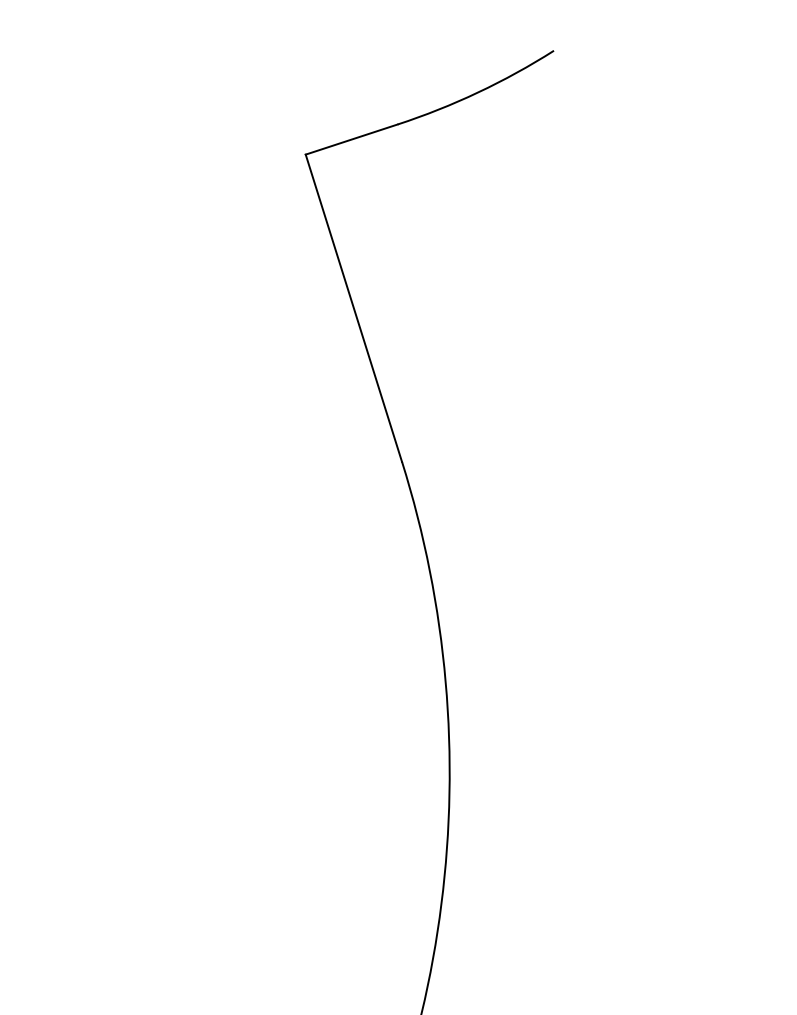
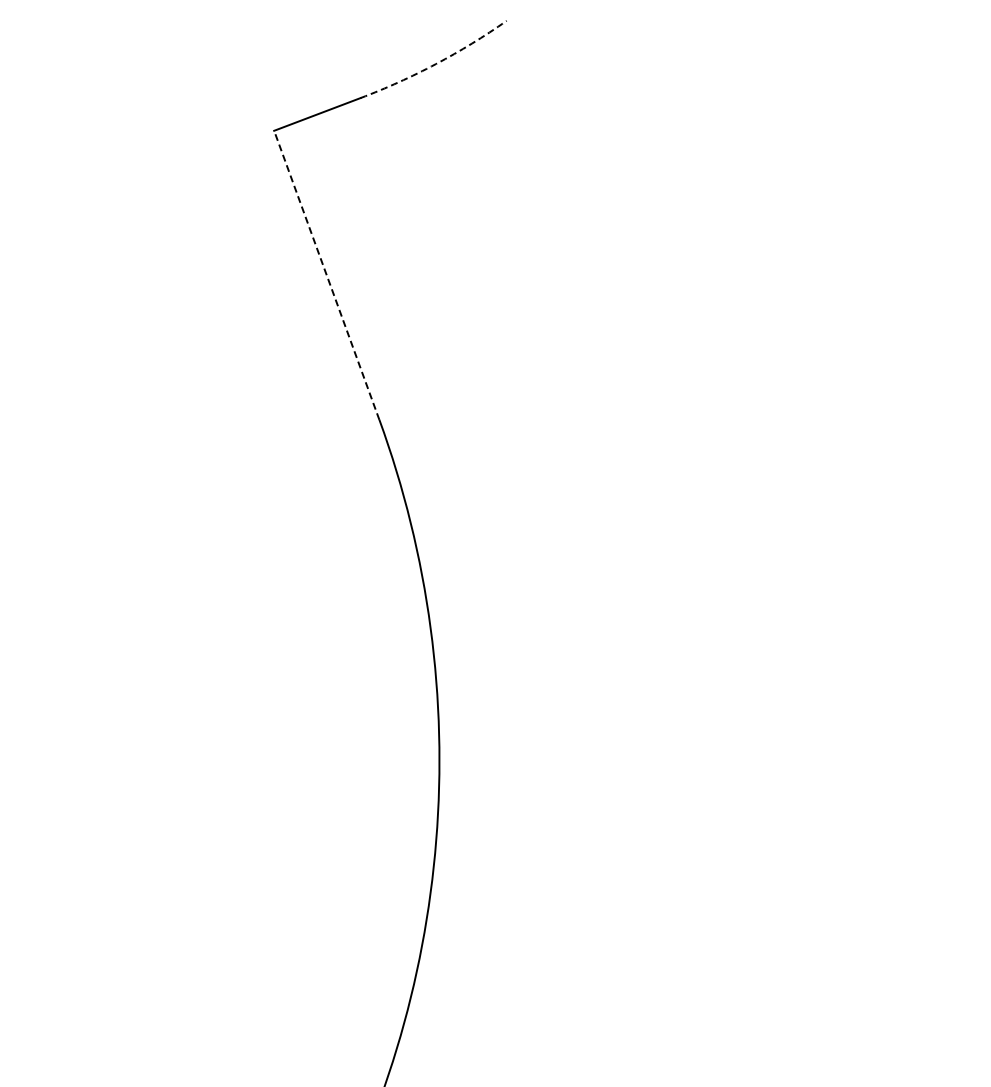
arc: (478, 93) -> (436, 64), solid -> dashed
line: (353, 308) -> (326, 275), solid -> dashed

